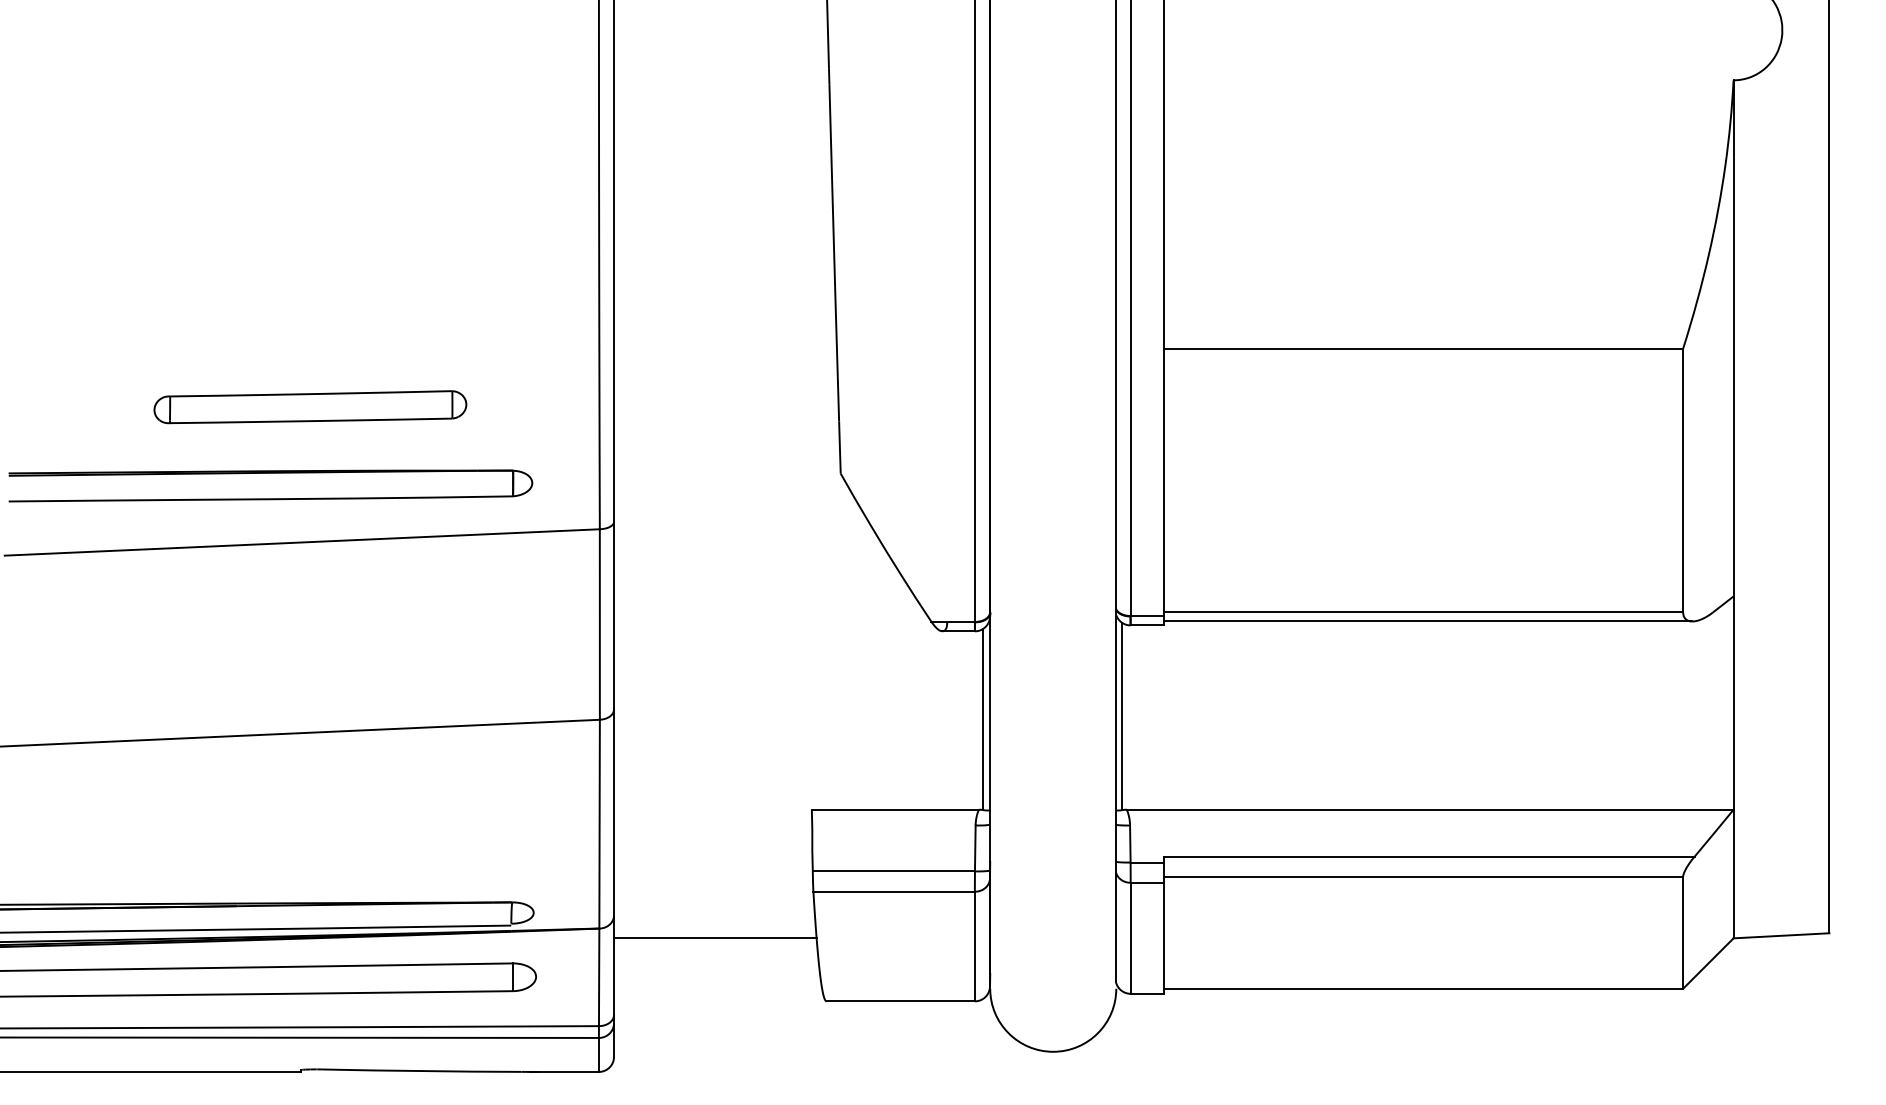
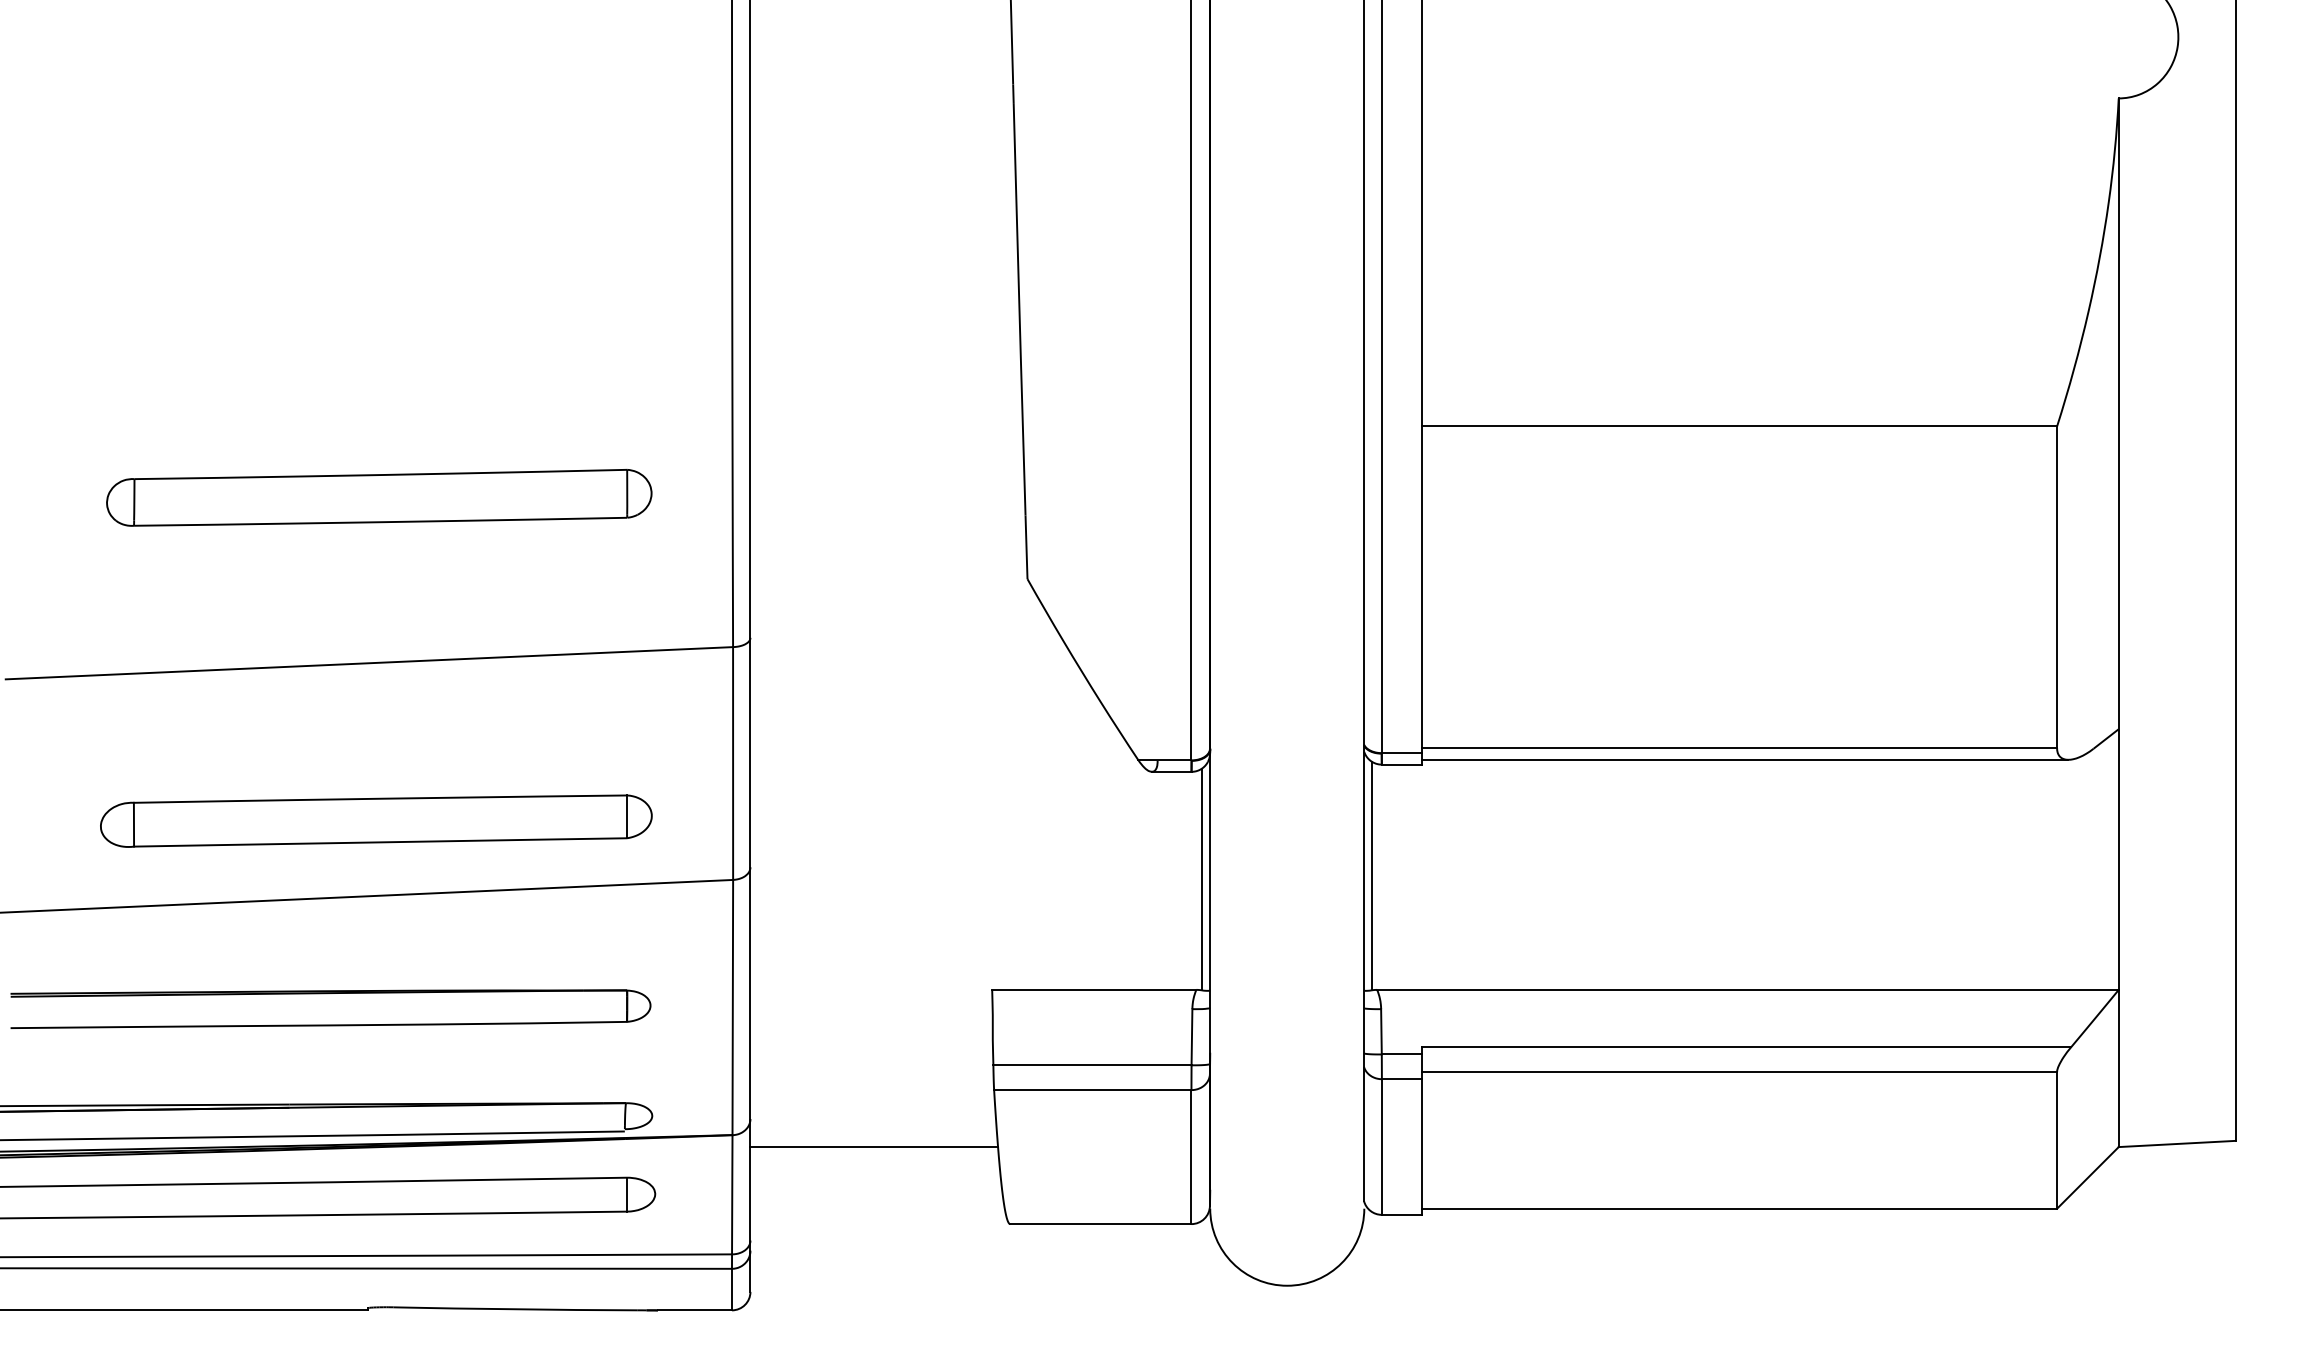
part: (310, 406) -> (379, 497), size x1.43
part: (267, 473) -> (327, 994), moved
part: (308, 671) -> (376, 820), added

